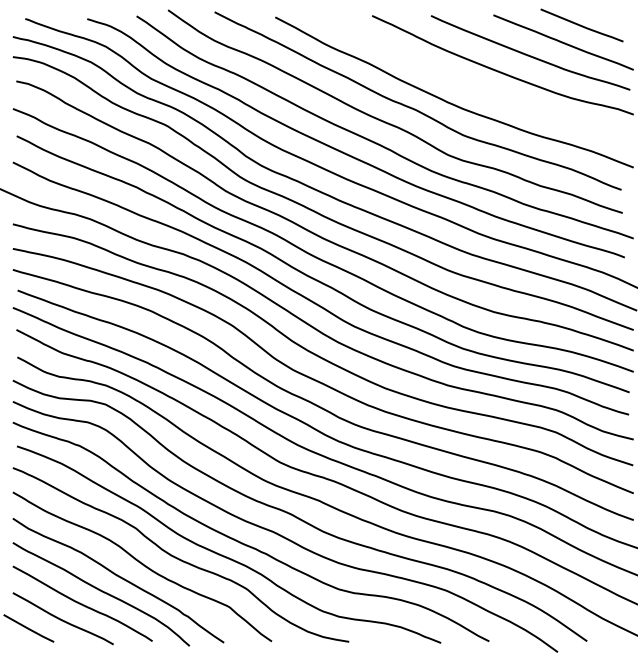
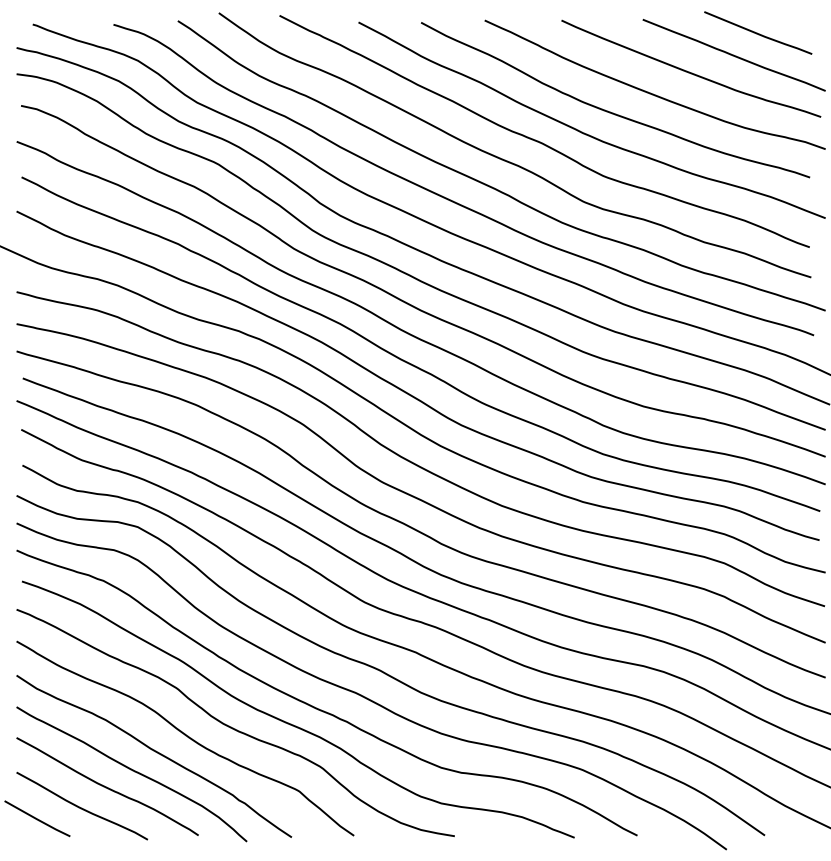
curve: (468, 85) -> (610, 111), added

